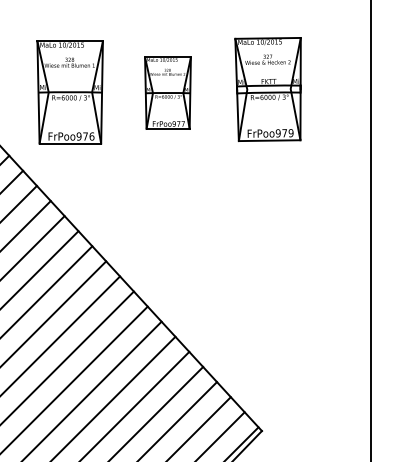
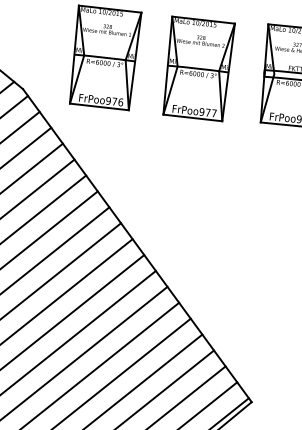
part: (167, 93) -> (197, 69), size x1.43

